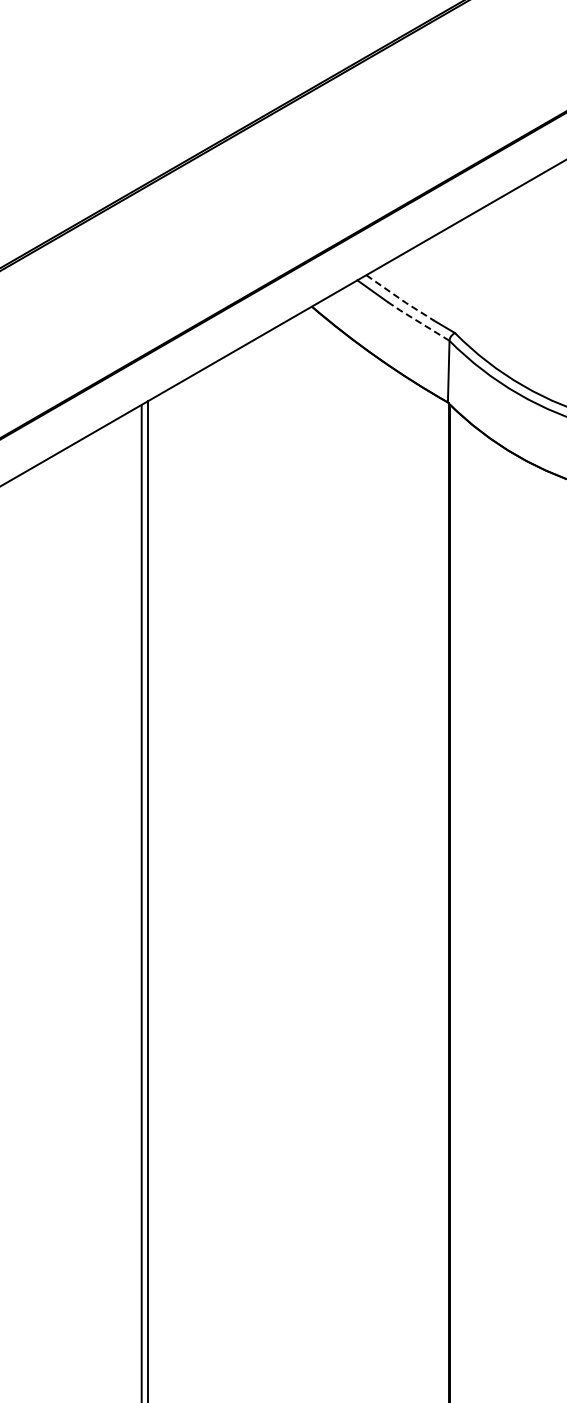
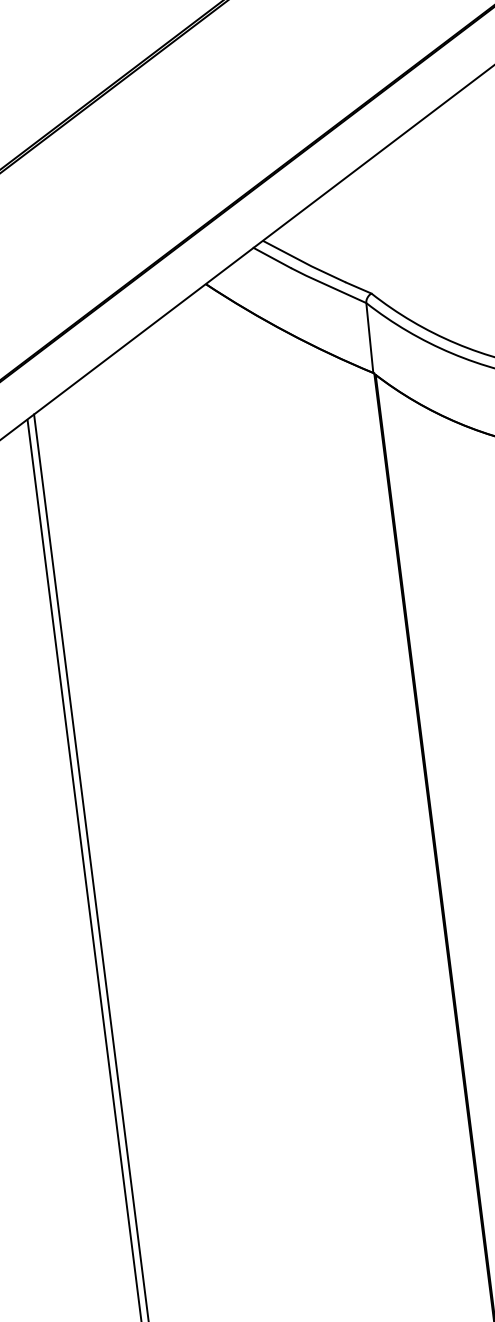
line: (400, 298) -> (304, 262), dashed -> solid
line: (417, 320) -> (327, 284), dashed -> solid

